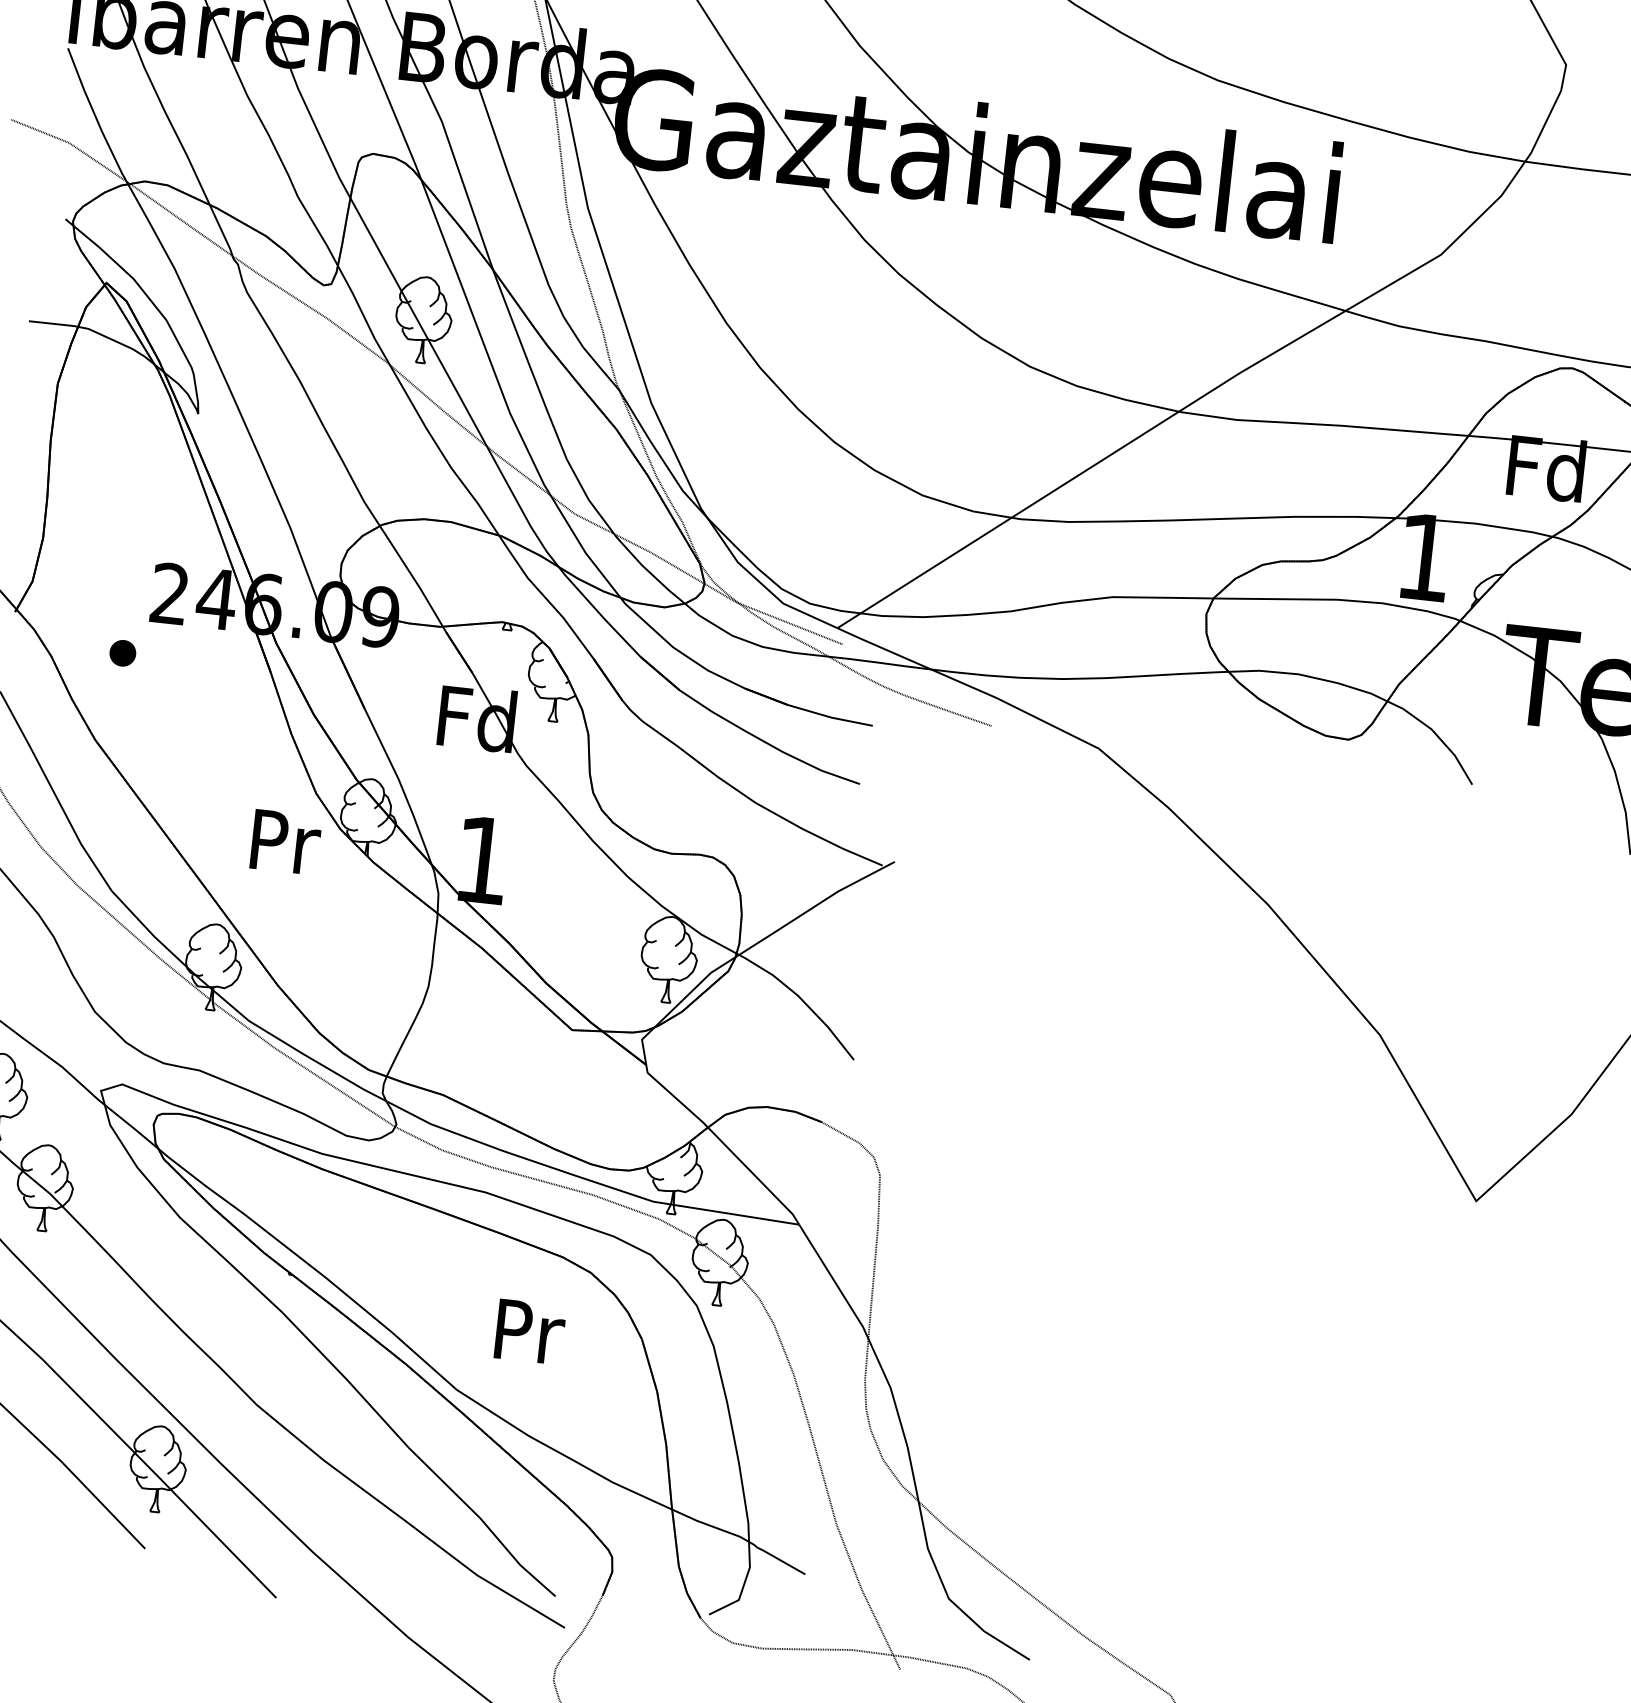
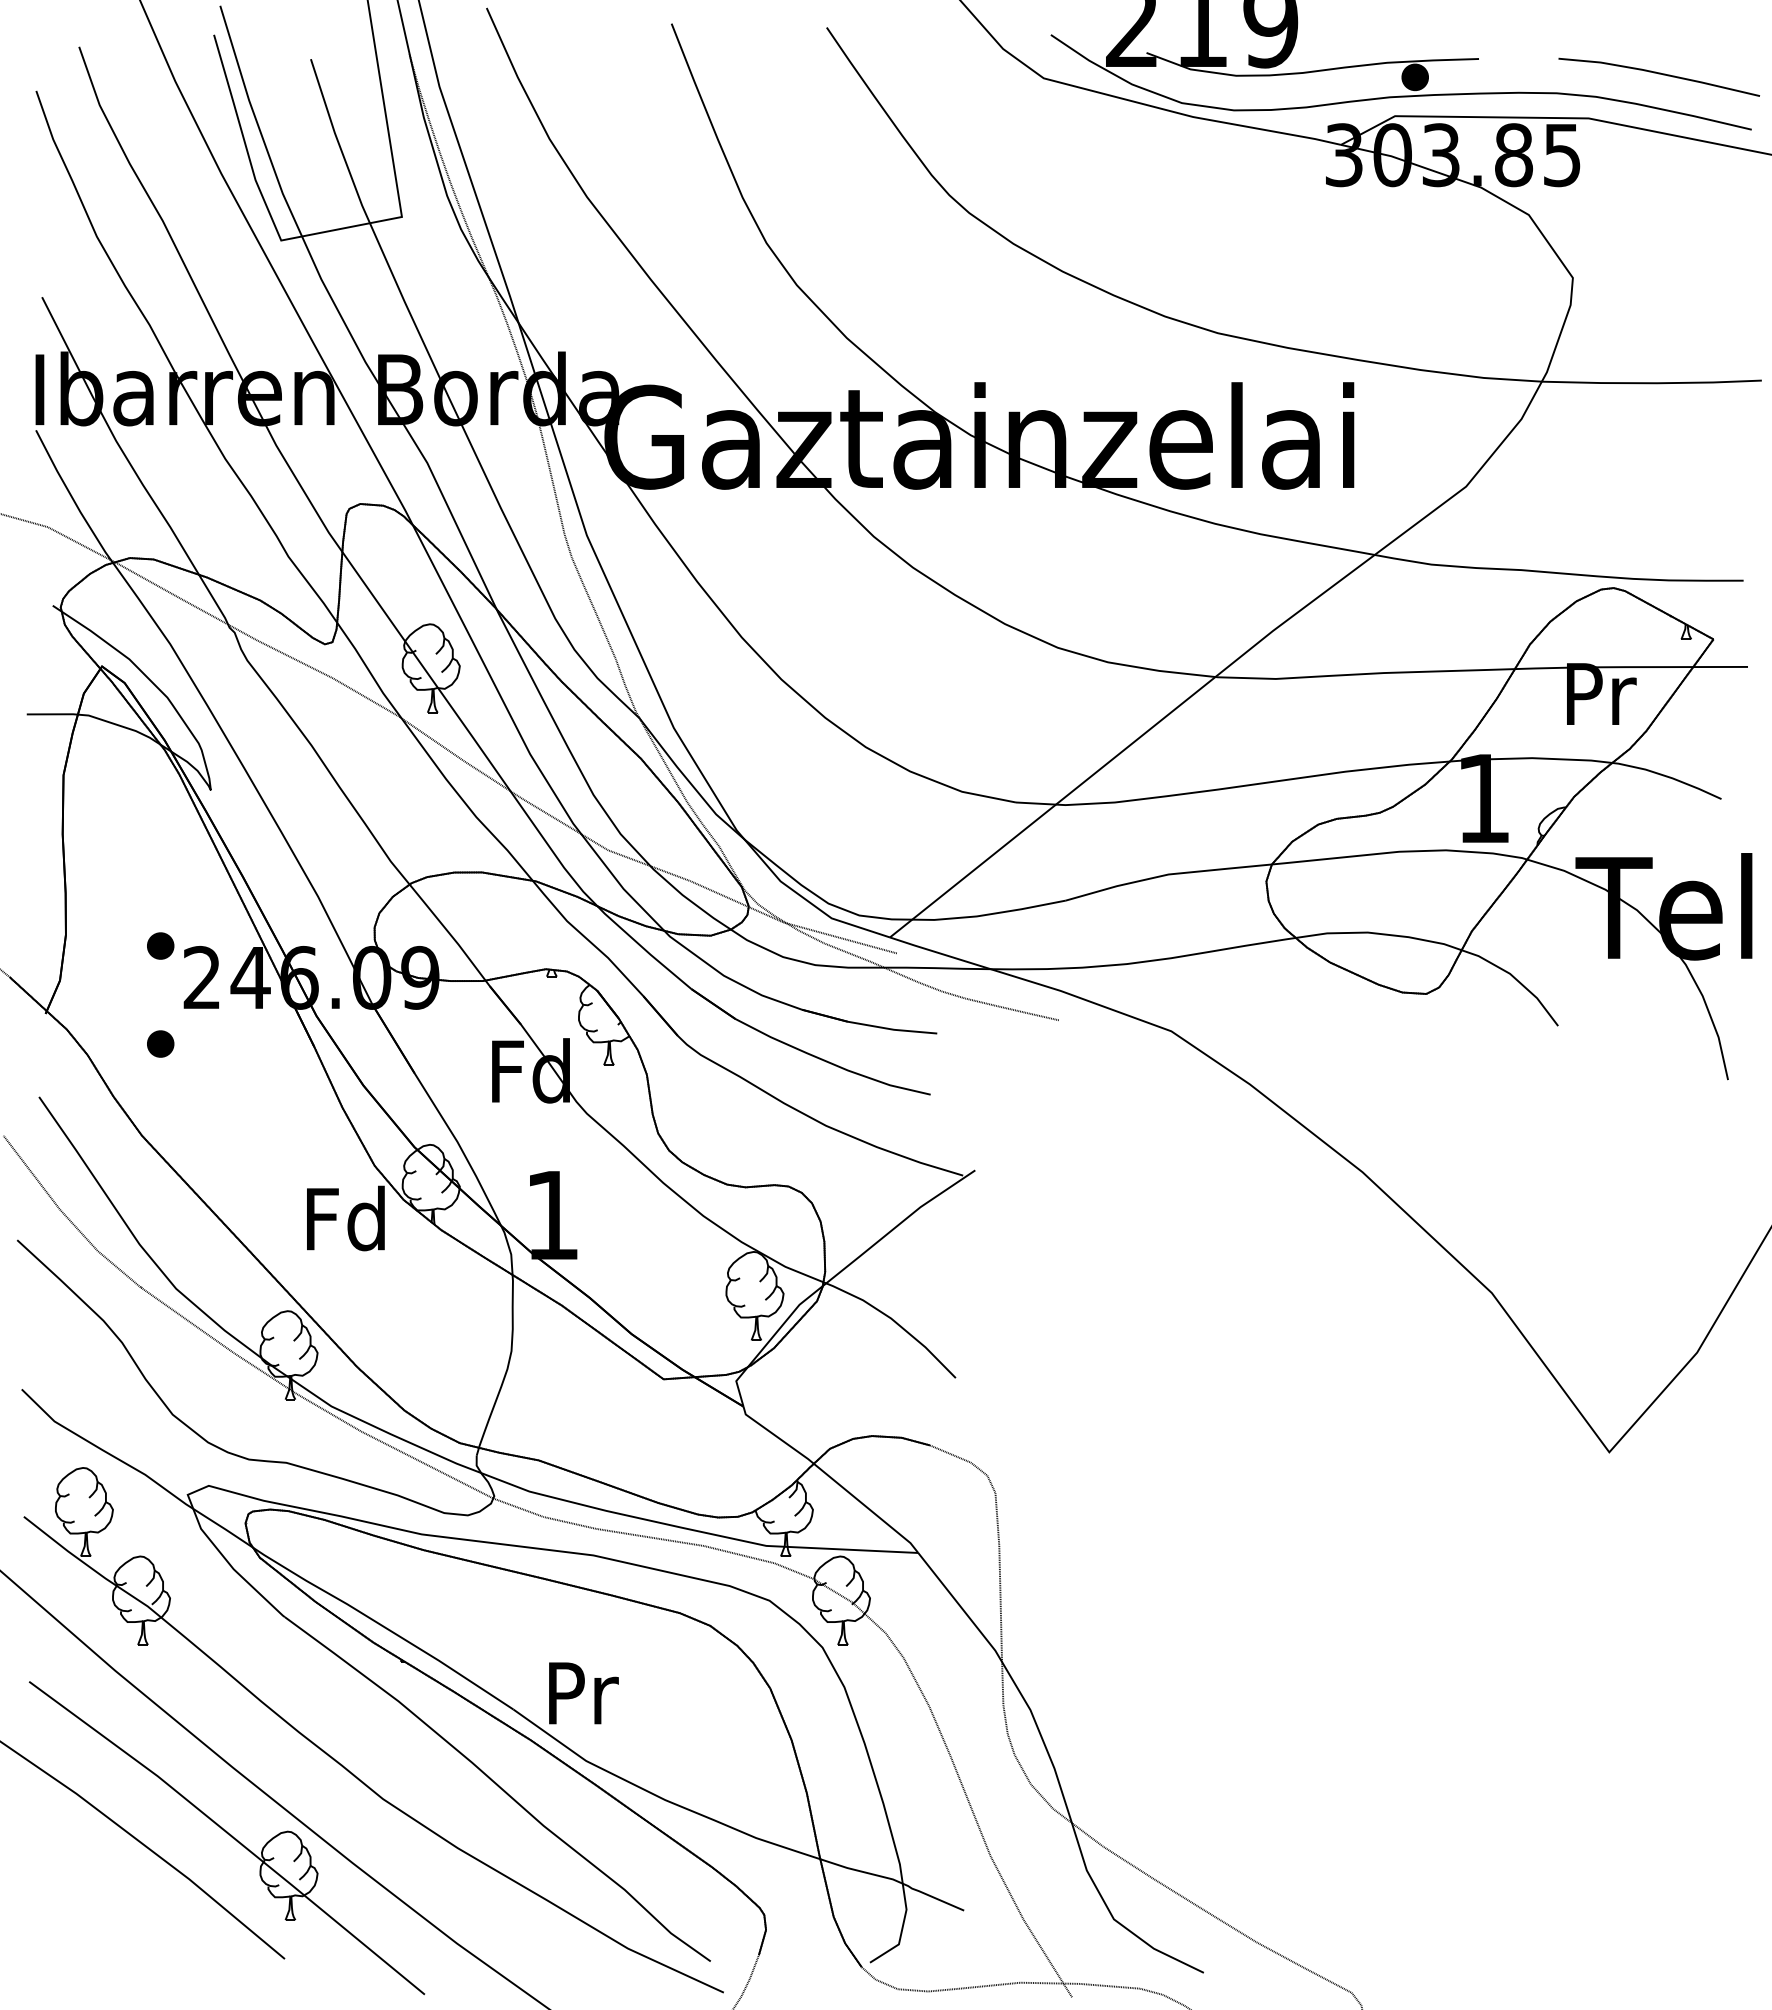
text: (1546, 468) -> (1598, 693), Fd -> Pr
part: (133, 558) -> (160, 945), added
text: (282, 841) -> (345, 1218), Pr -> Fd
text: (529, 1332) -> (583, 1693), moved

